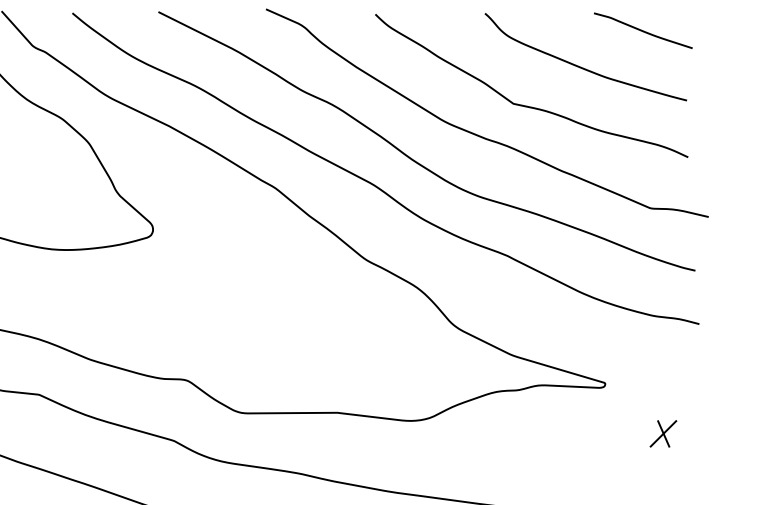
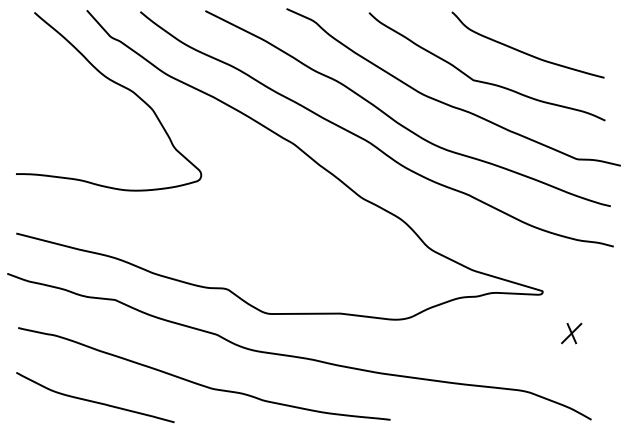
curve: (643, 31) -> (571, 25), removed
part: (663, 433) -> (571, 333), moved

